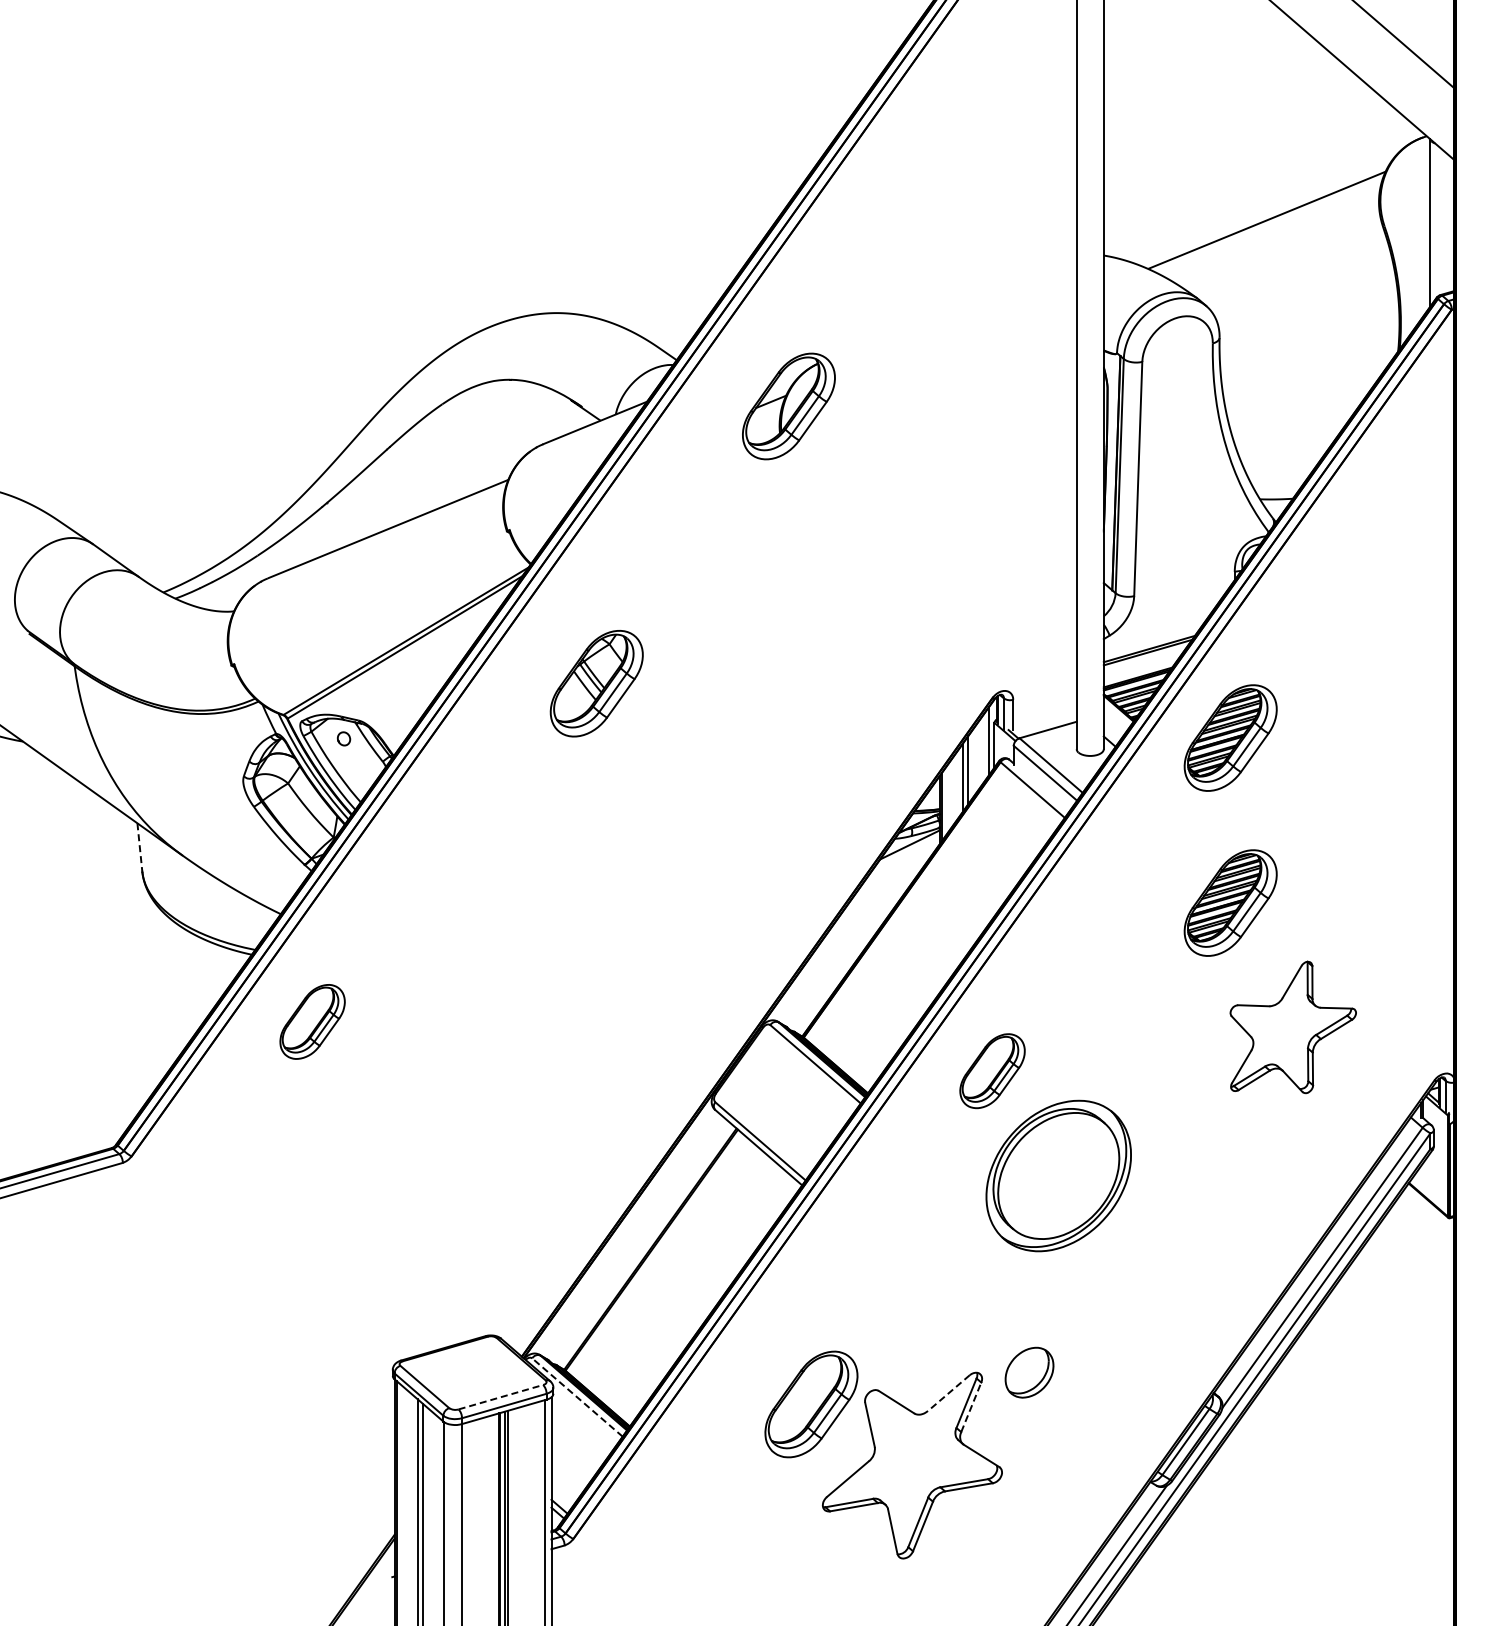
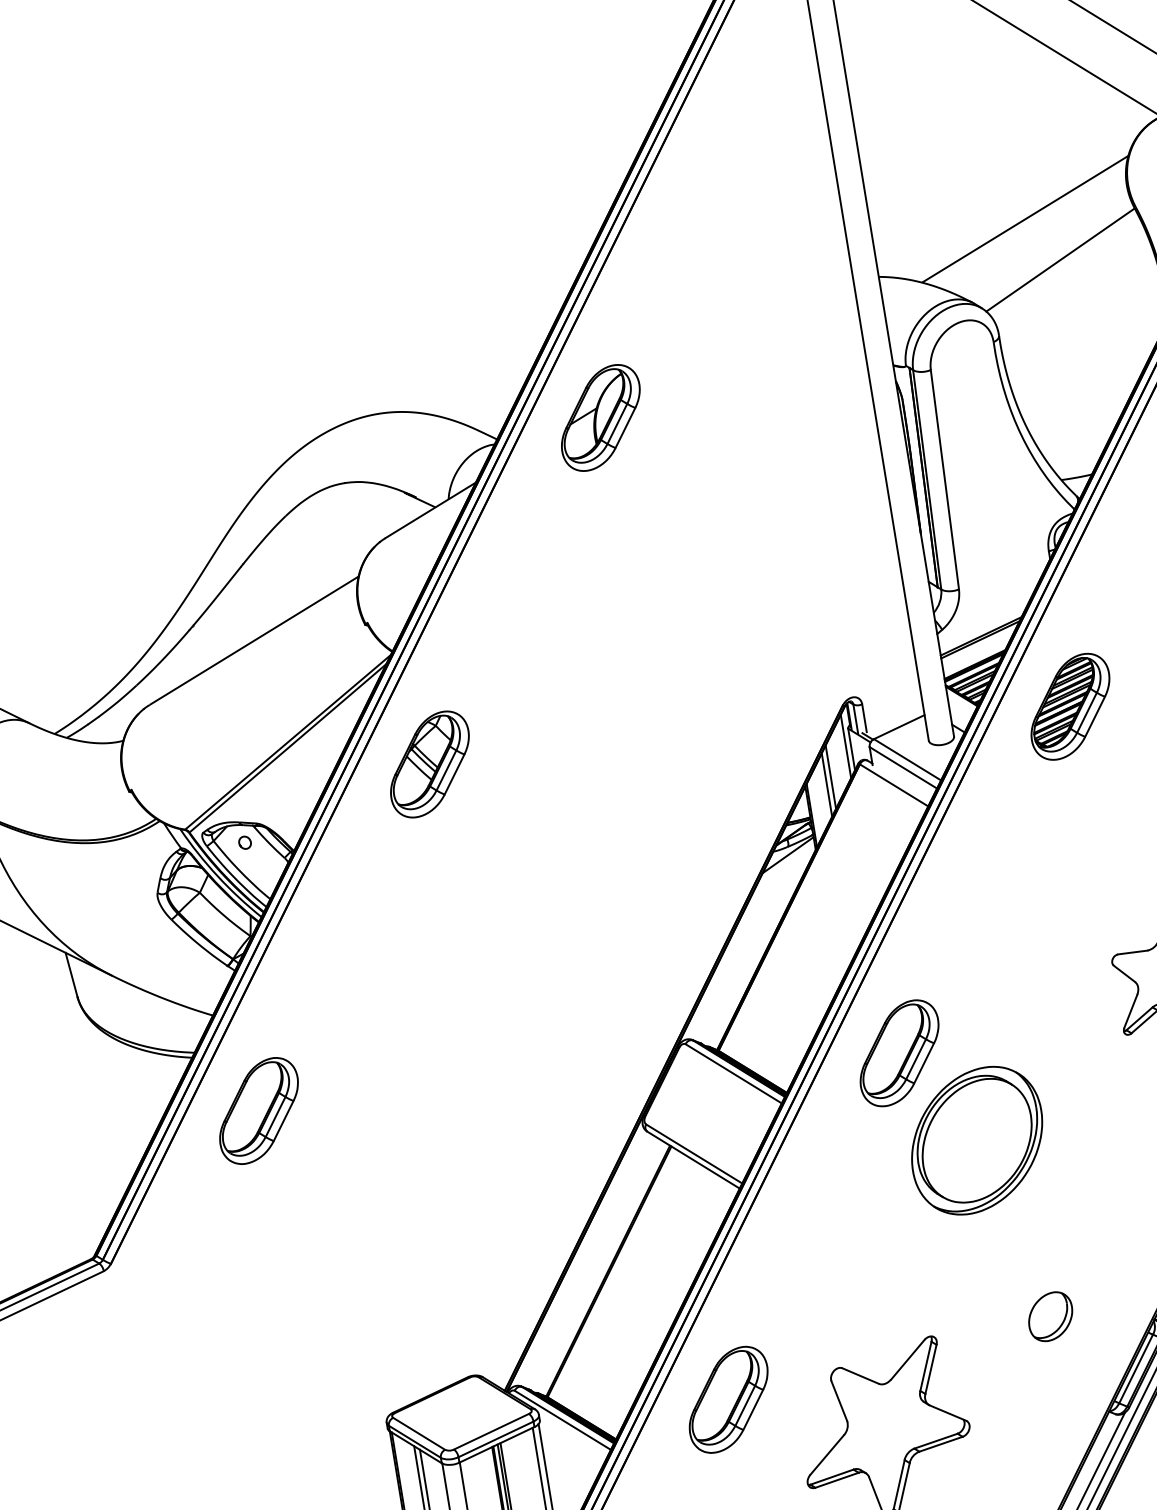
line: (1296, 268) -> (1060, 259), added
part: (788, 406) -> (600, 418), moved
part: (596, 683) -> (429, 764), moved
line: (139, 847) -> (71, 975), dashed -> solid
part: (1230, 902) -> (1095, 859), removed
part: (312, 1021) -> (258, 1110), size x1.43
part: (992, 1070) -> (899, 1052), size x1.43
part: (1029, 1372) -> (1050, 1316), moved
line: (948, 1393) -> (907, 1360), dashed -> solid
line: (501, 1397) -> (492, 1431), dashed -> solid
line: (577, 1397) -> (562, 1420), dashed -> solid
part: (811, 1404) -> (728, 1399), moved
line: (971, 1407) -> (931, 1369), dashed -> solid

